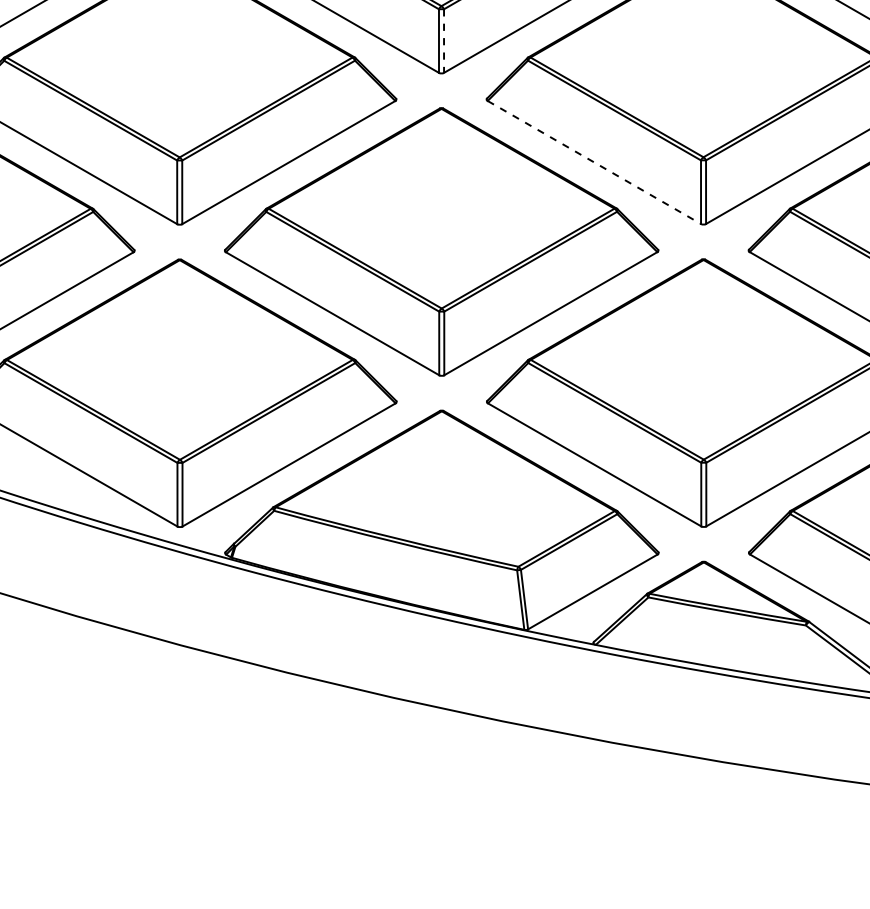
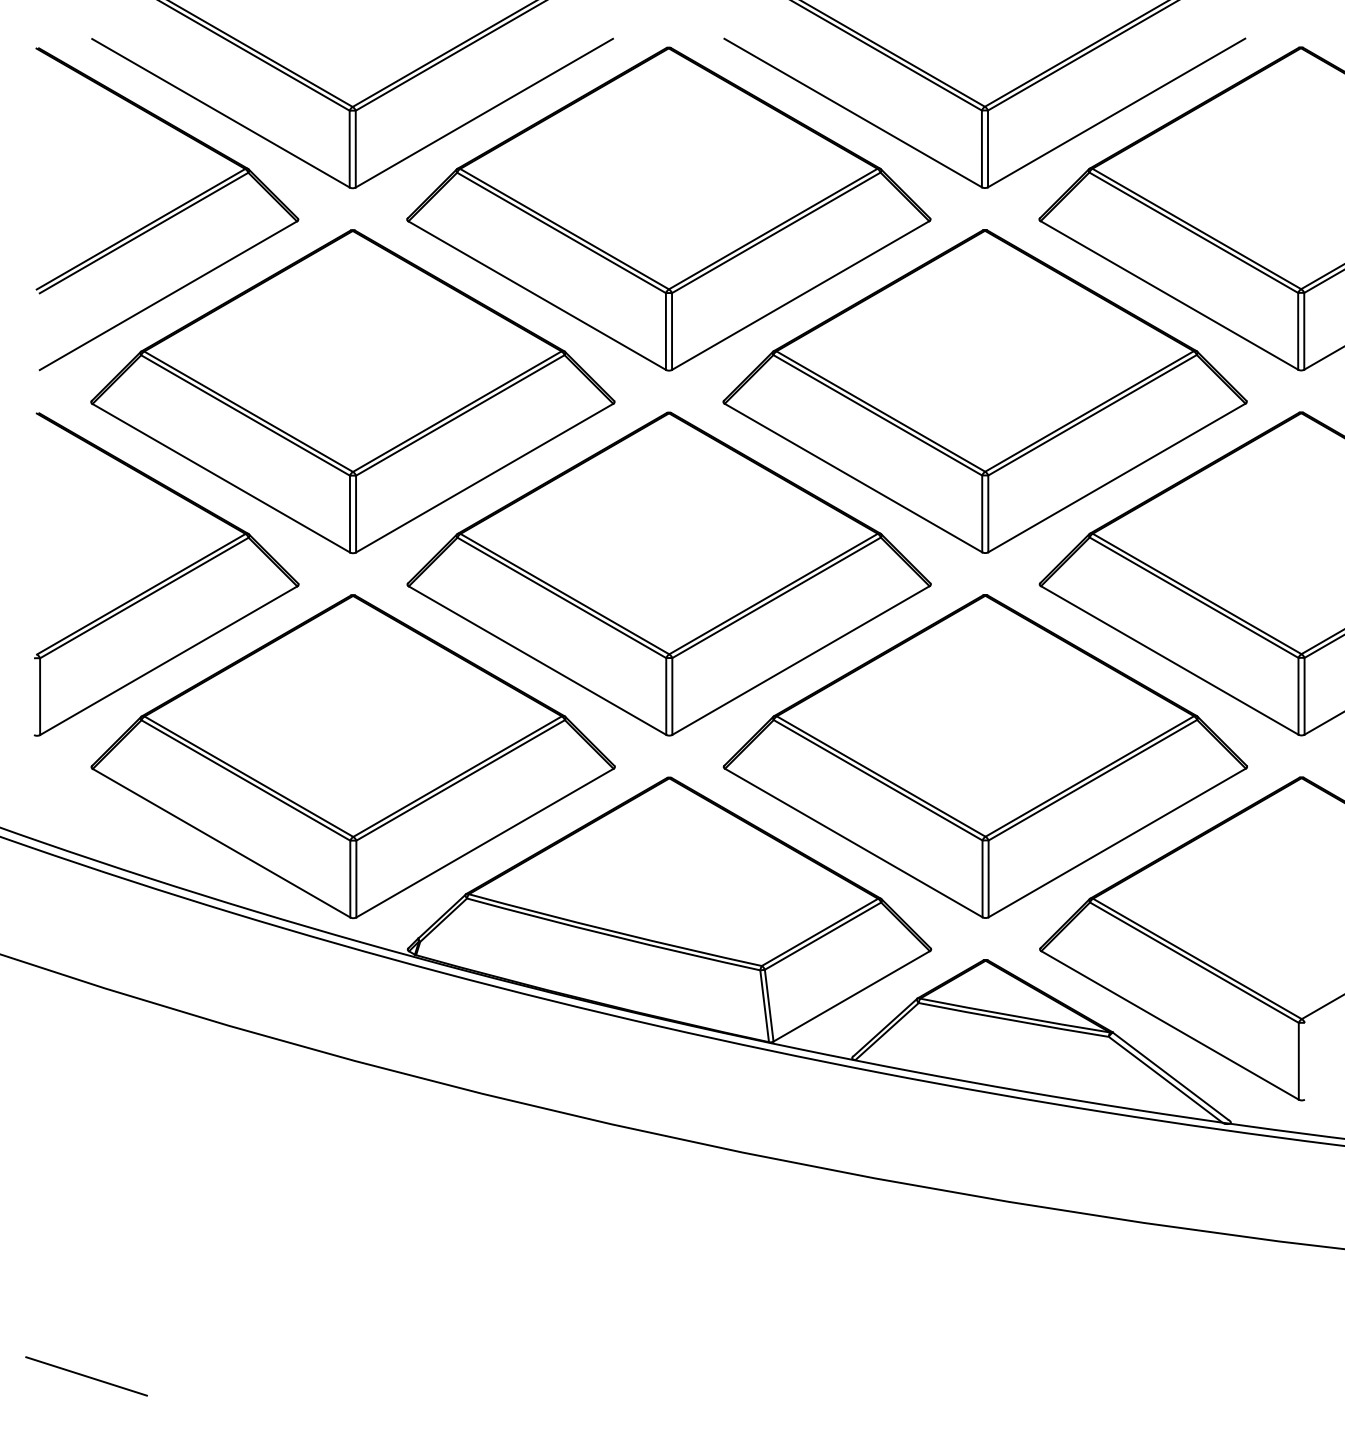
line: (444, 41) -> (672, 332), dashed -> solid
line: (594, 162) -> (853, 478), dashed -> solid

